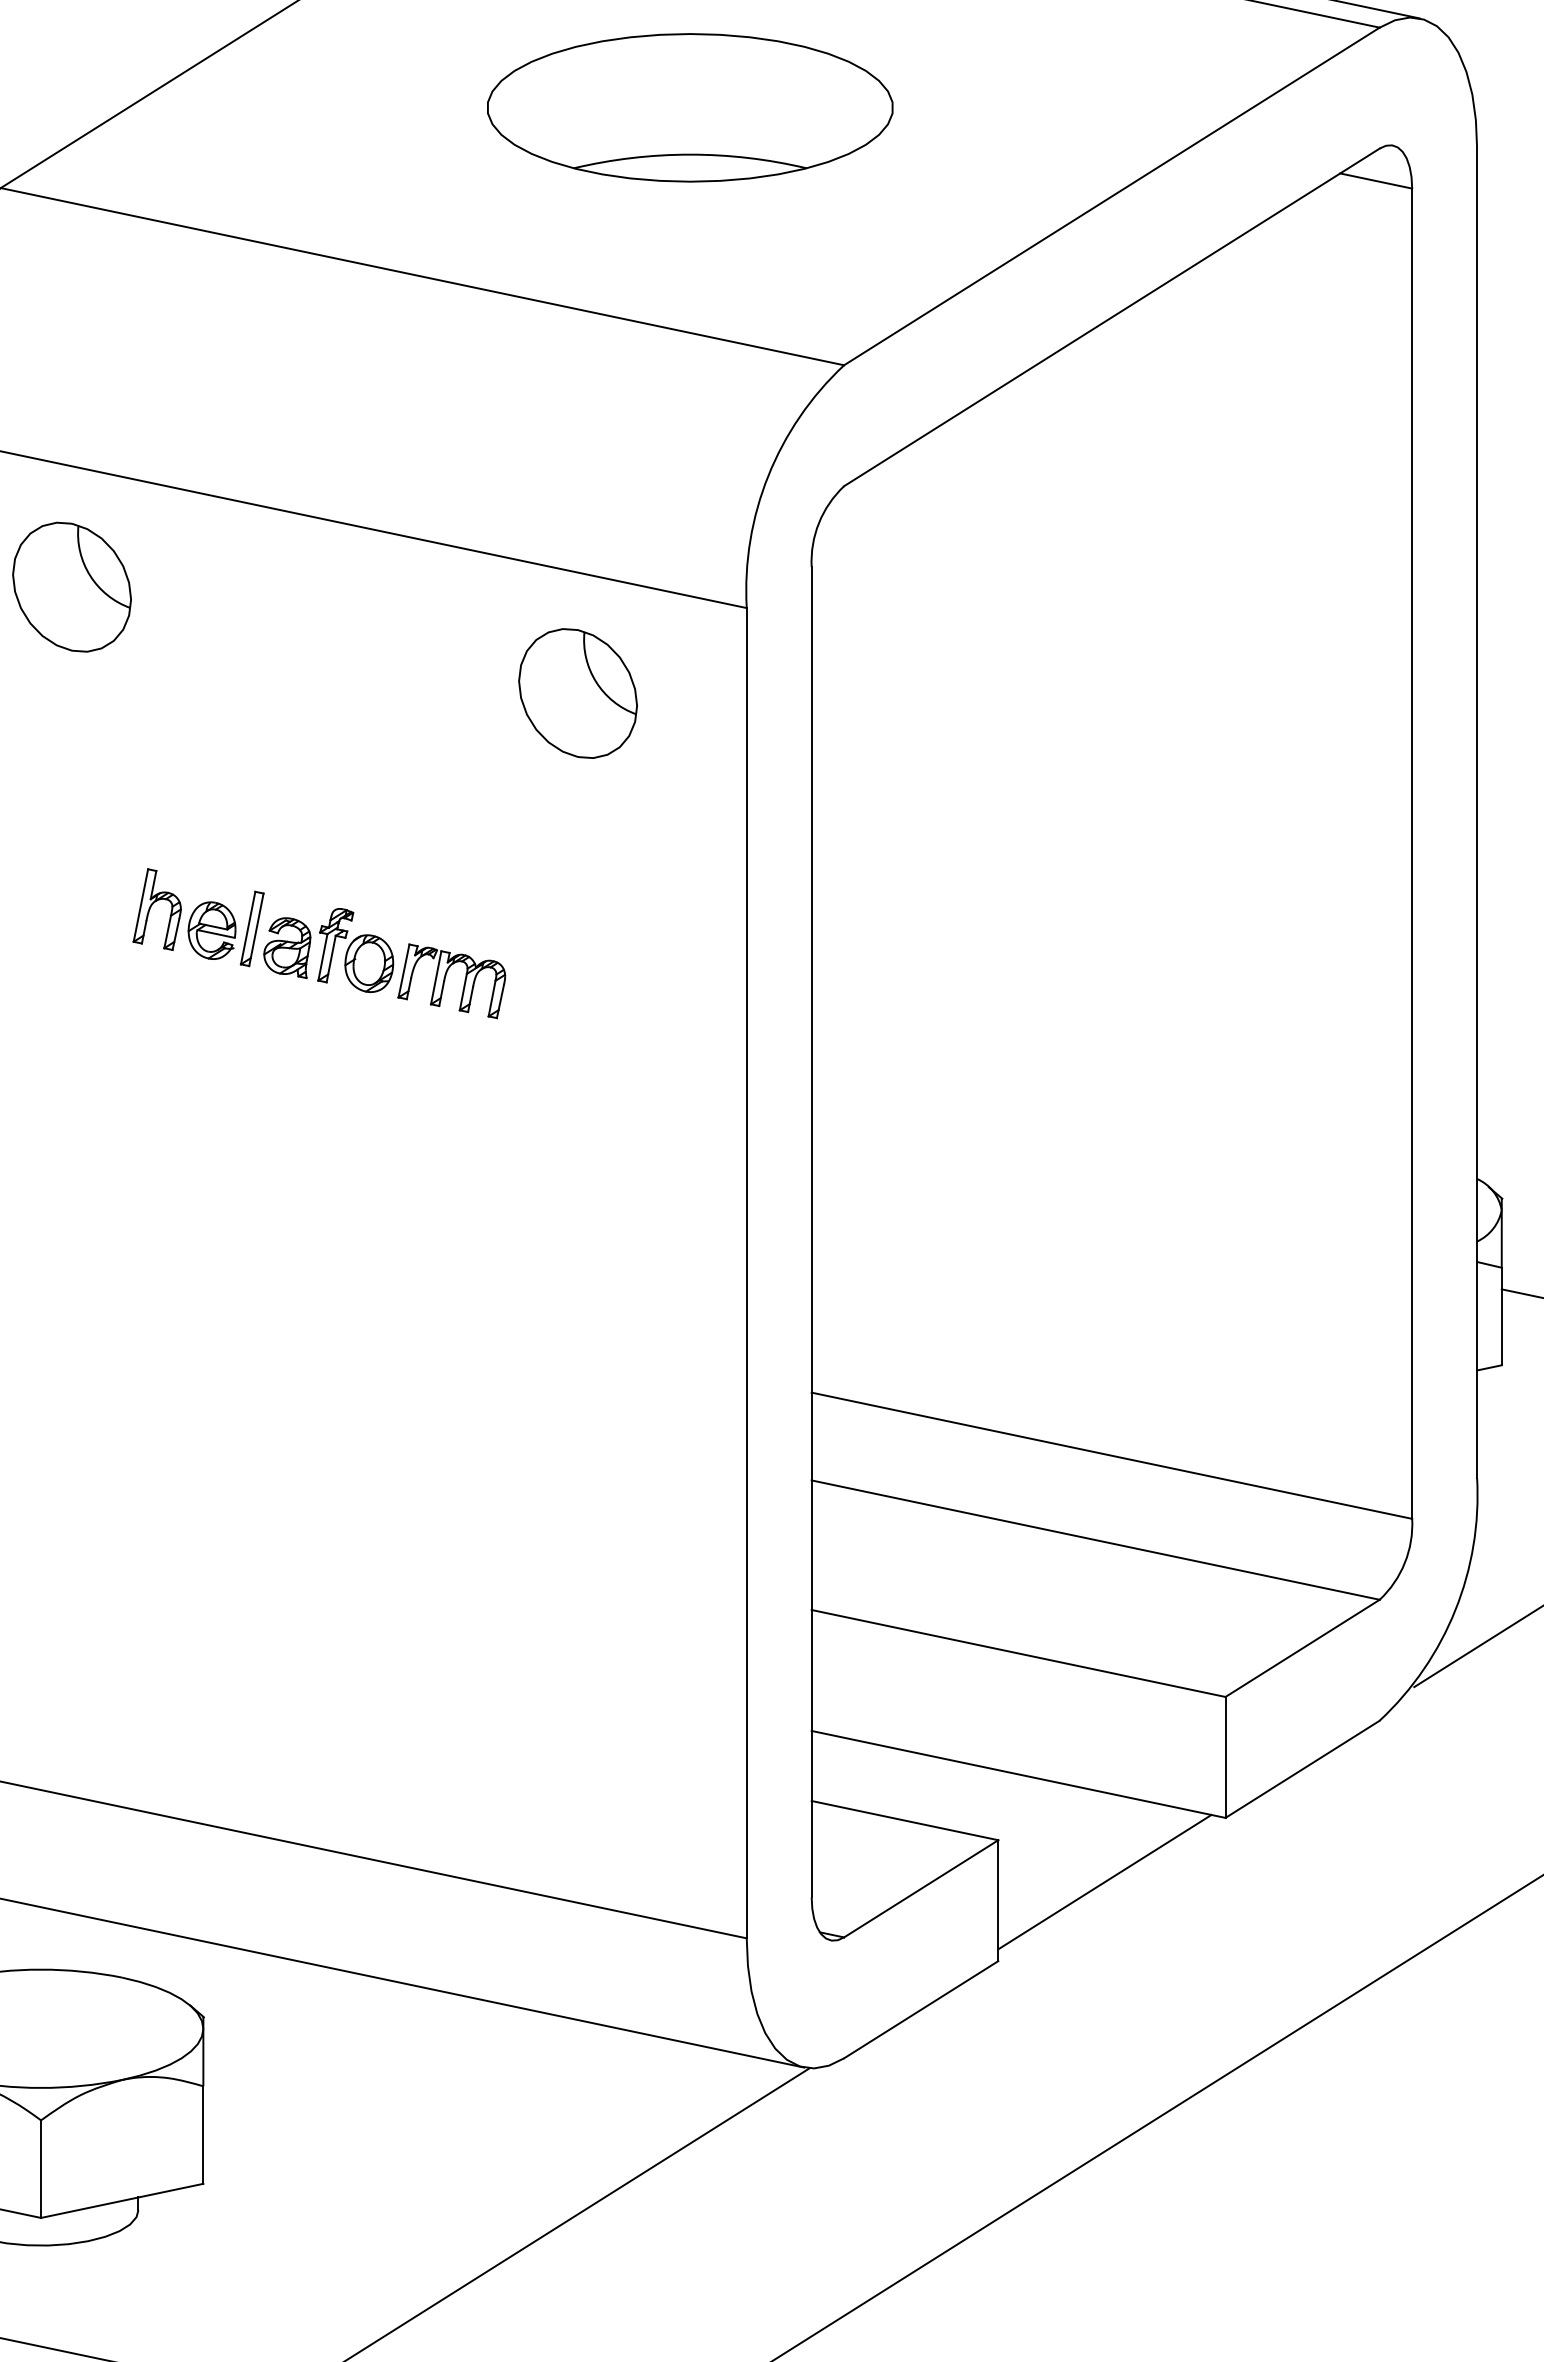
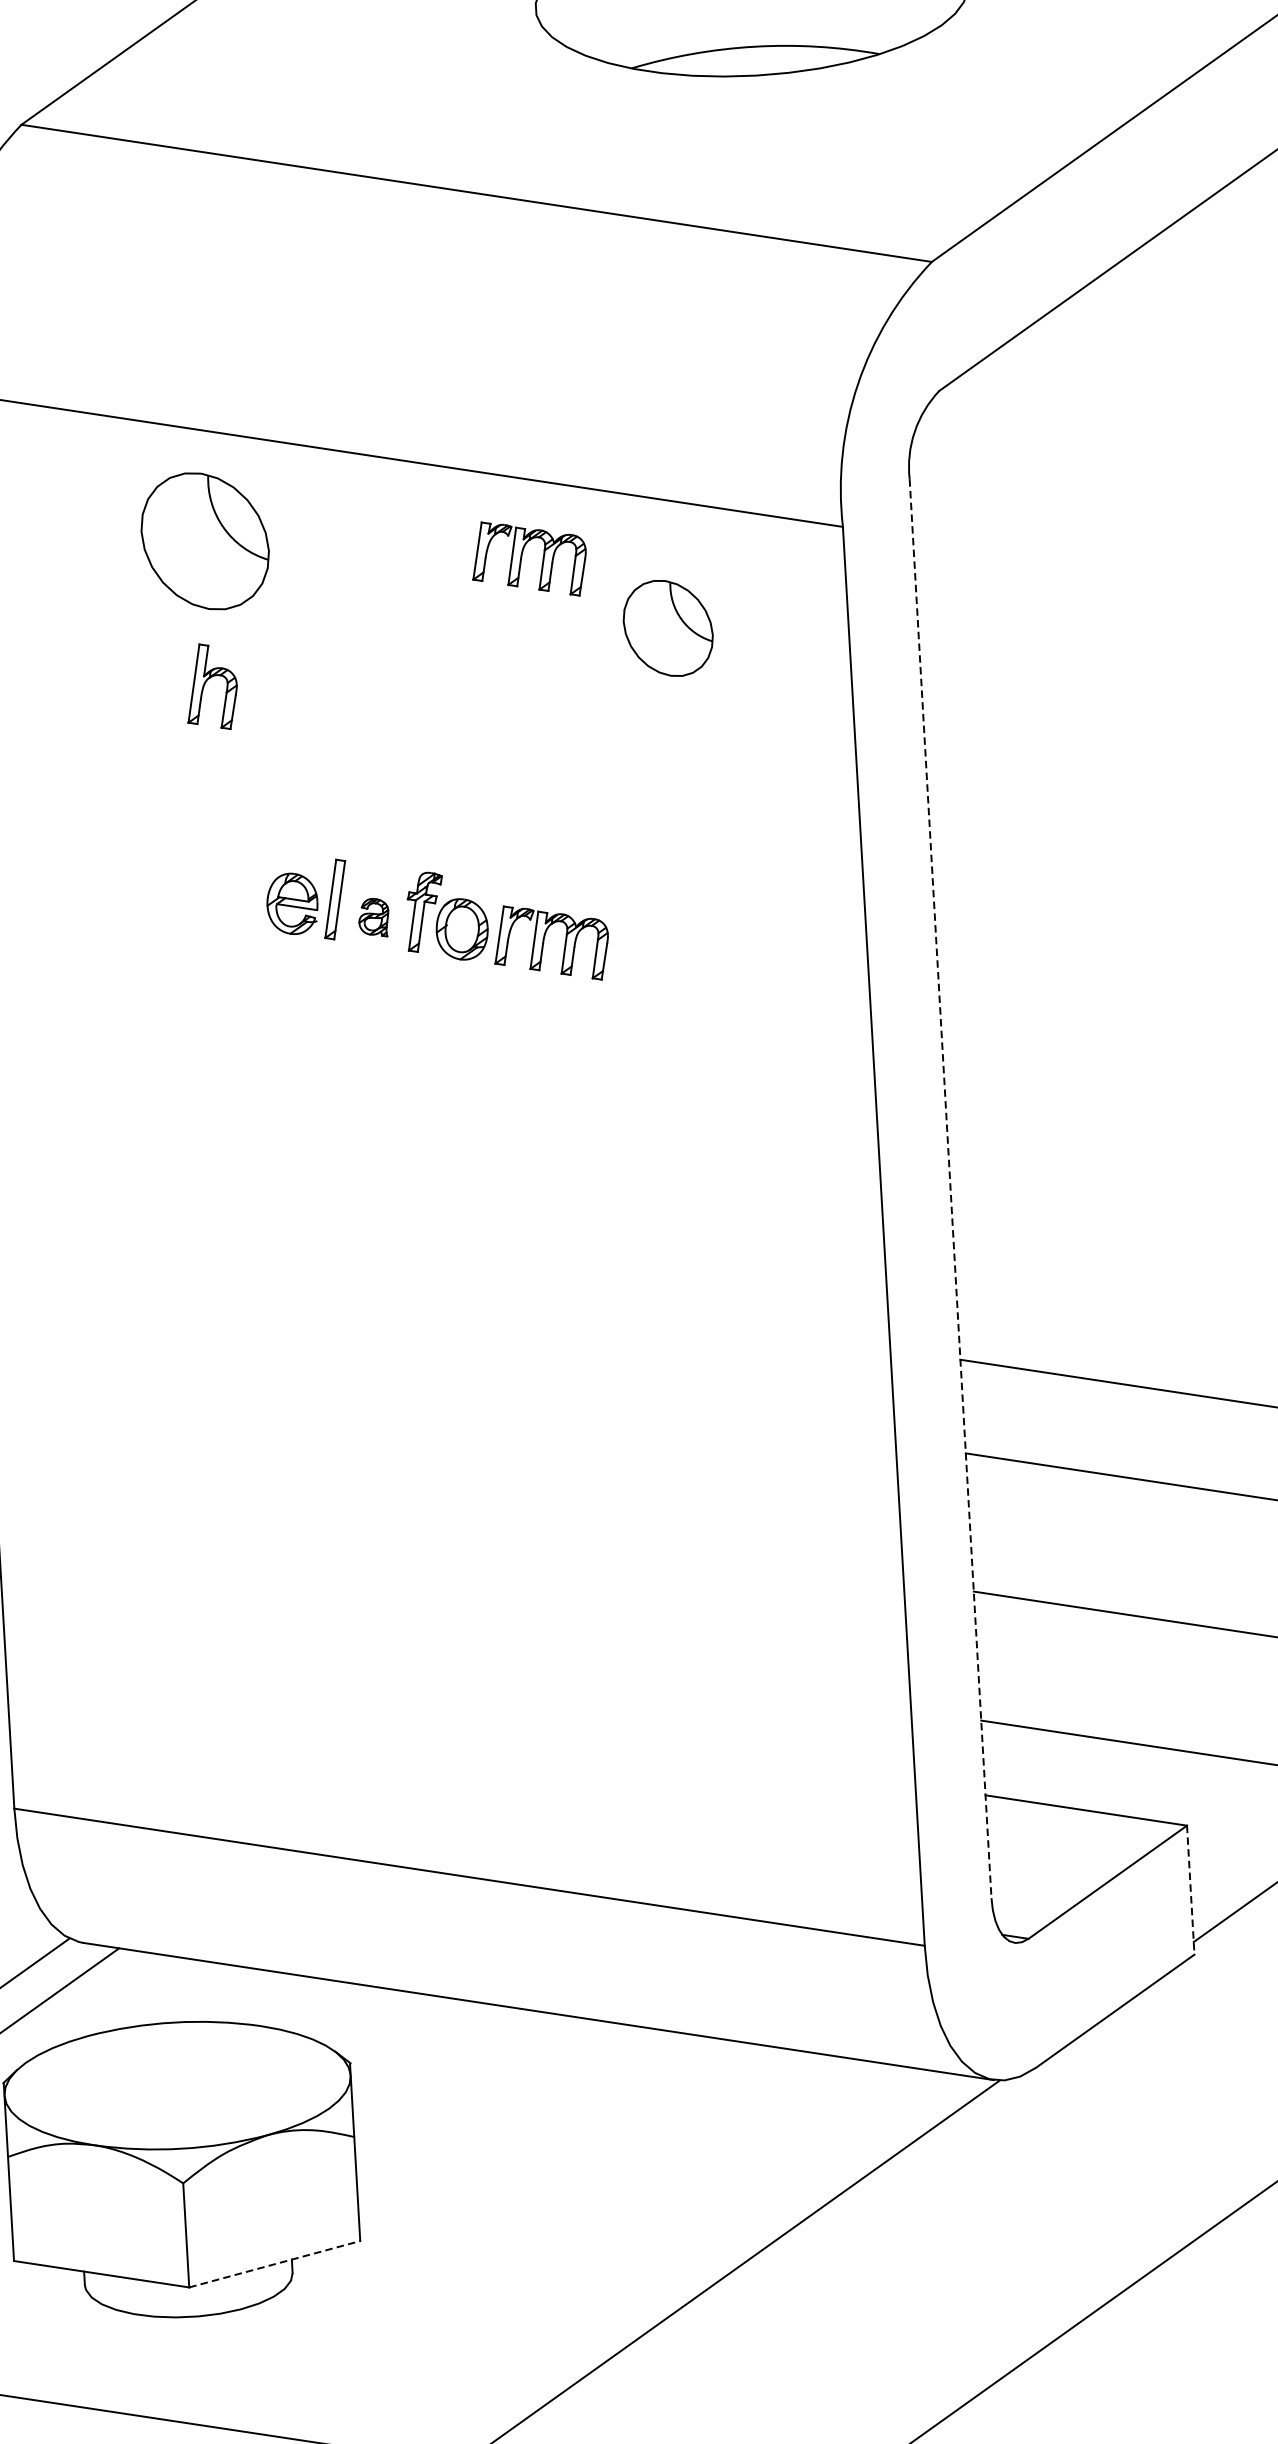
part: (71, 586) -> (204, 540), moved
part: (445, 620) -> (522, 558), added
part: (577, 693) -> (667, 628), size x0.7
part: (156, 909) -> (210, 686), moved
part: (287, 948) -> (374, 918), size x0.6
line: (811, 1232) -> (950, 1188), solid -> dashed
line: (998, 1901) -> (1191, 1891), solid -> dashed
line: (122, 2200) -> (275, 2263), solid -> dashed

